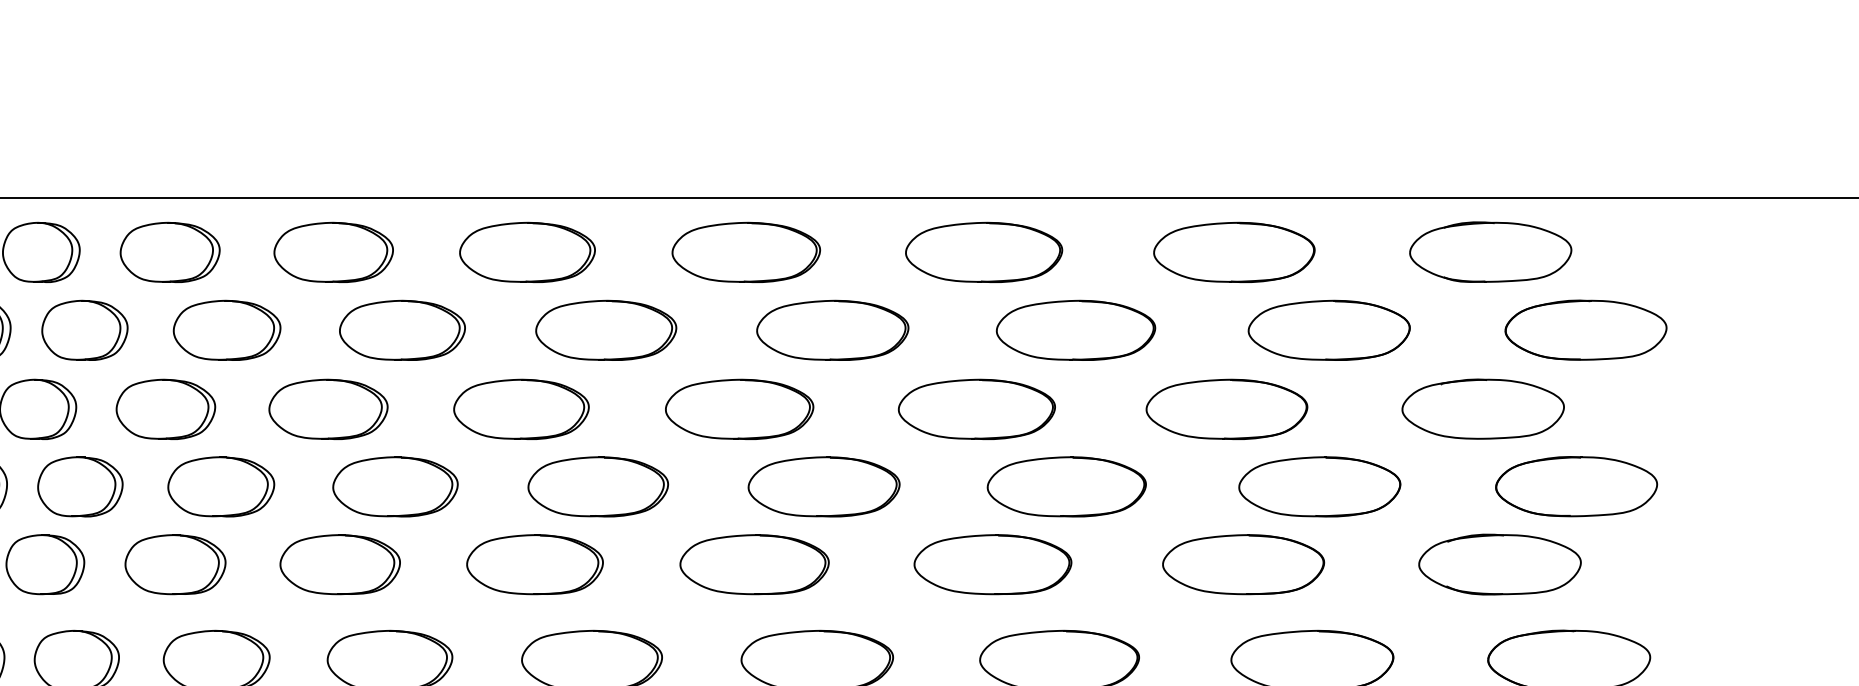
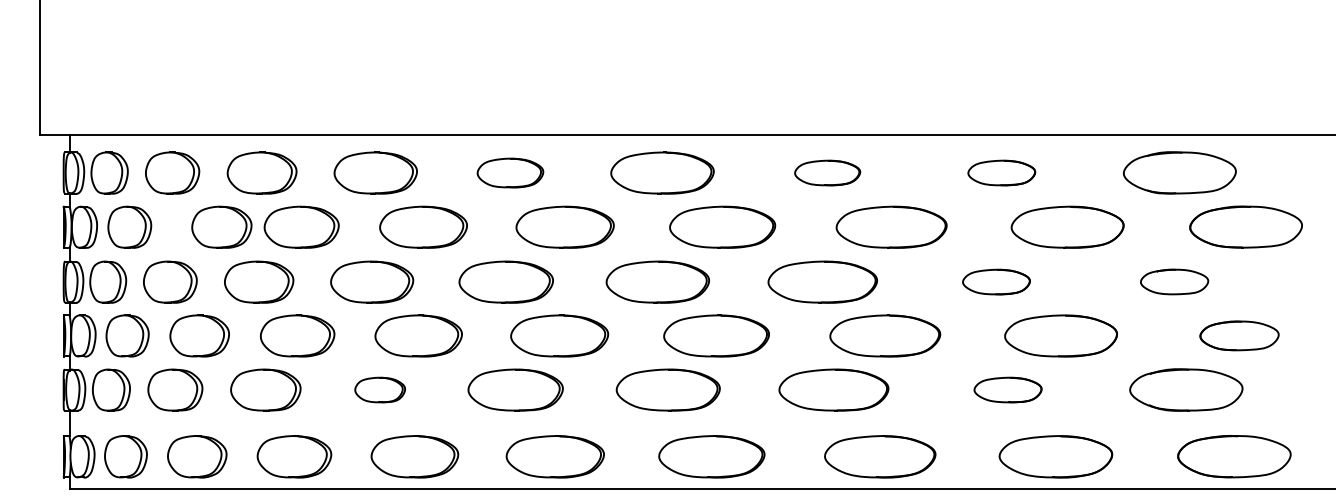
part: (527, 251) -> (510, 172), size x0.7
part: (983, 251) -> (827, 172), size x0.6
part: (1234, 251) -> (1001, 172), size x0.6
part: (84, 329) -> (221, 226), moved
part: (1226, 408) -> (996, 281), size x0.6
part: (1483, 408) -> (1174, 281), size x0.6
part: (1576, 486) -> (1239, 335), size x0.7
part: (339, 563) -> (379, 389), size x0.6
part: (1242, 563) -> (1007, 389), size x0.6

